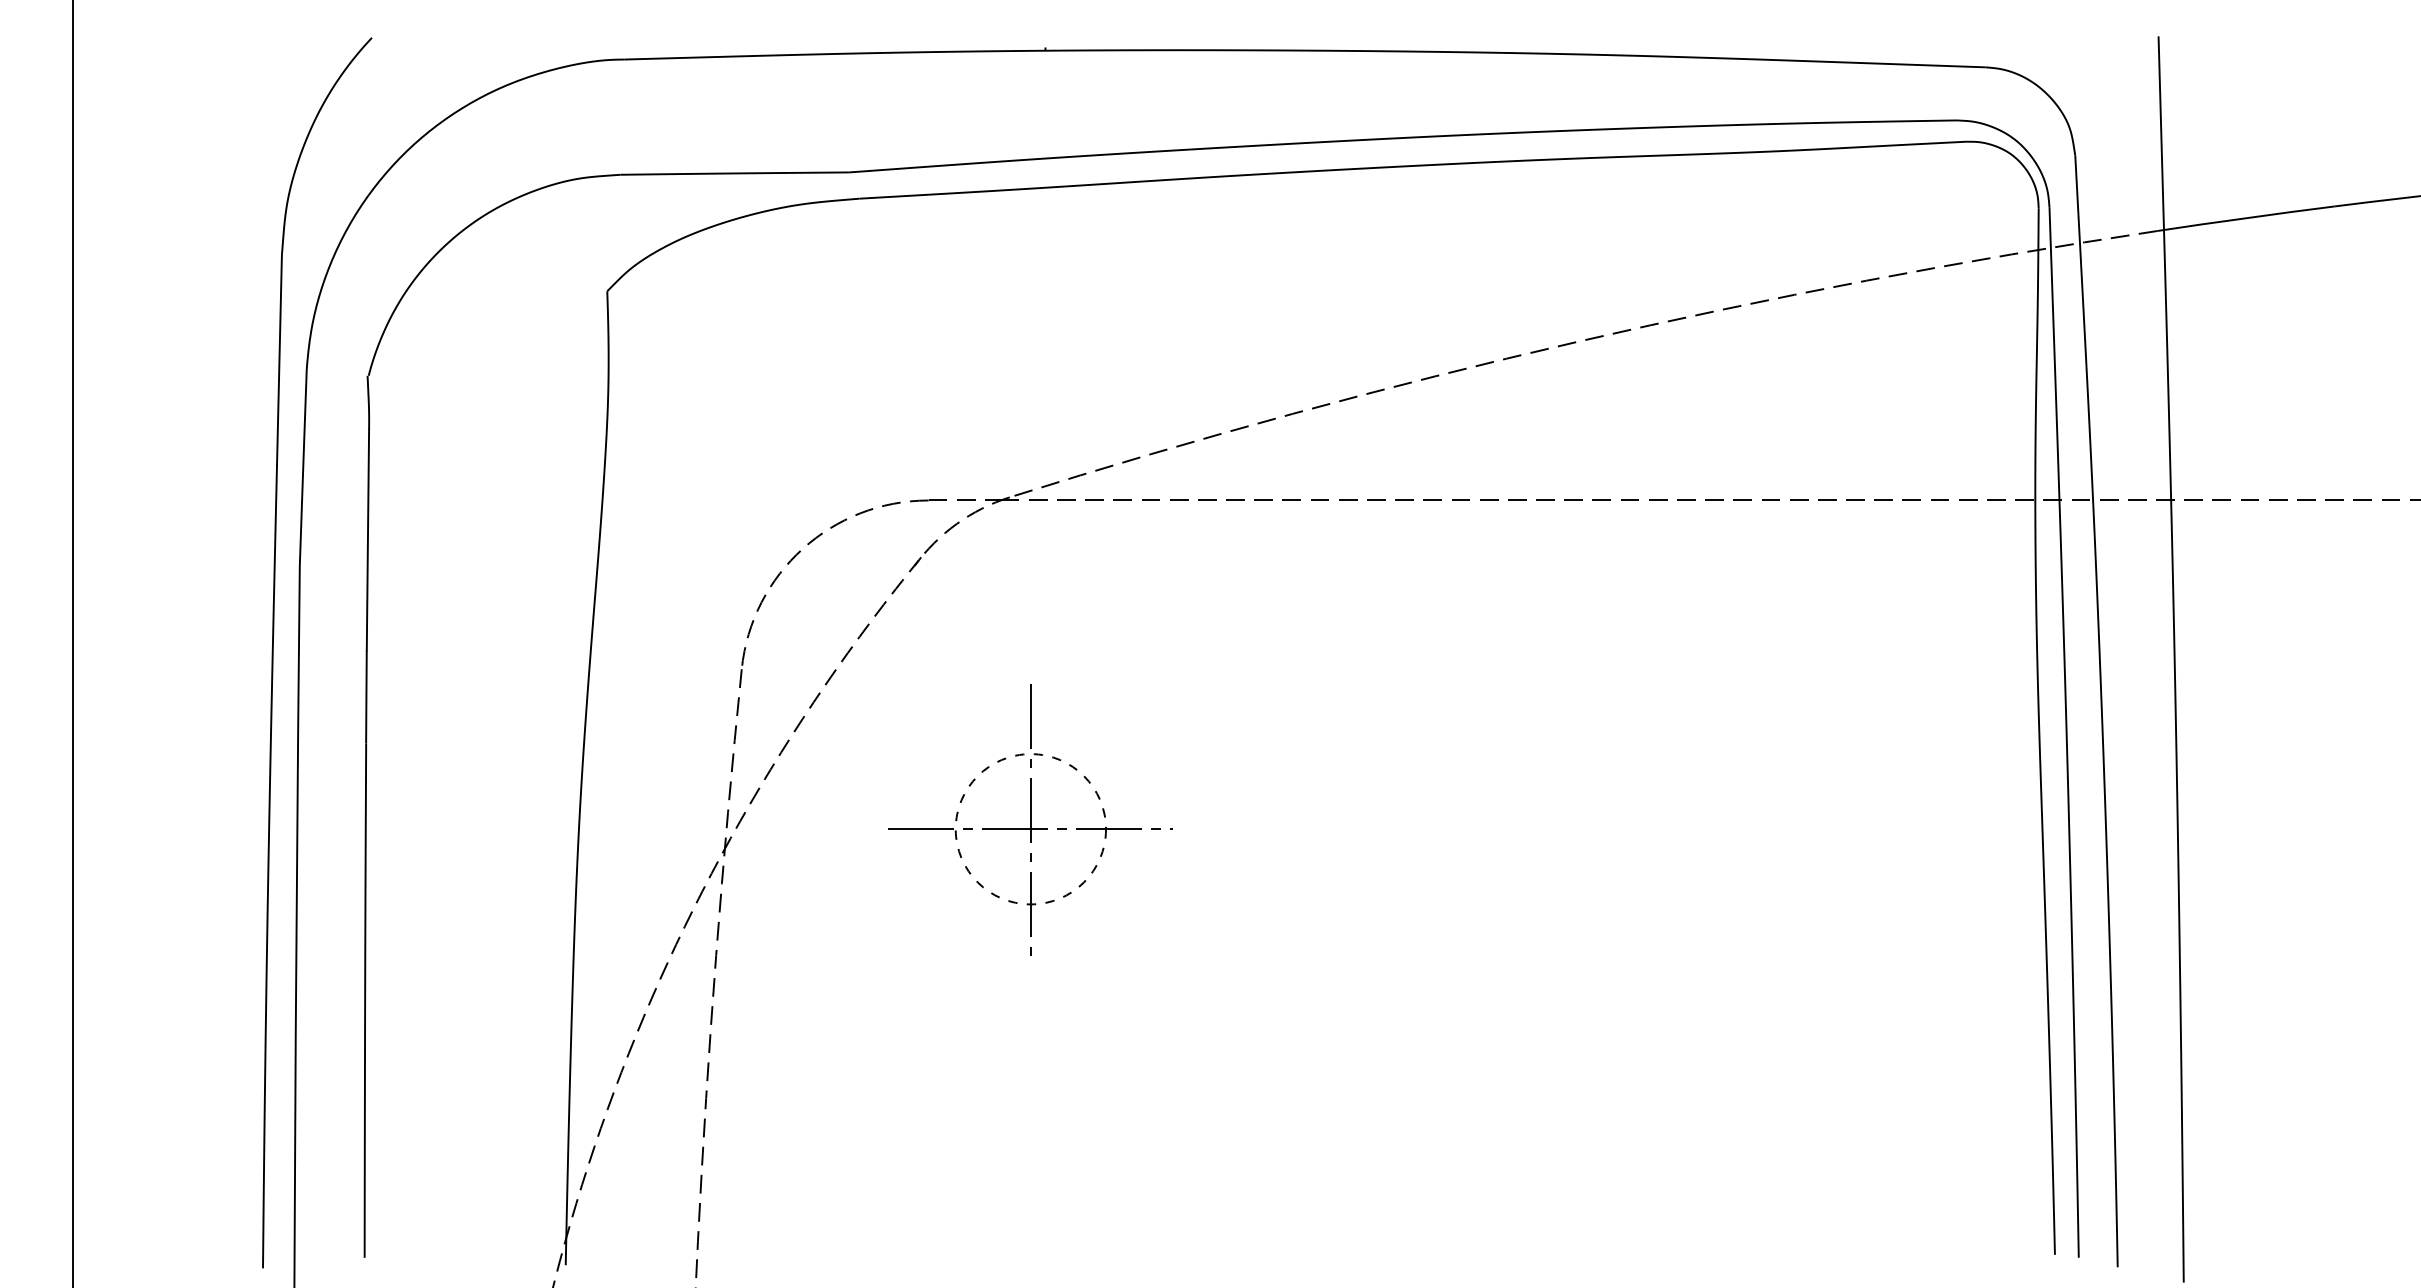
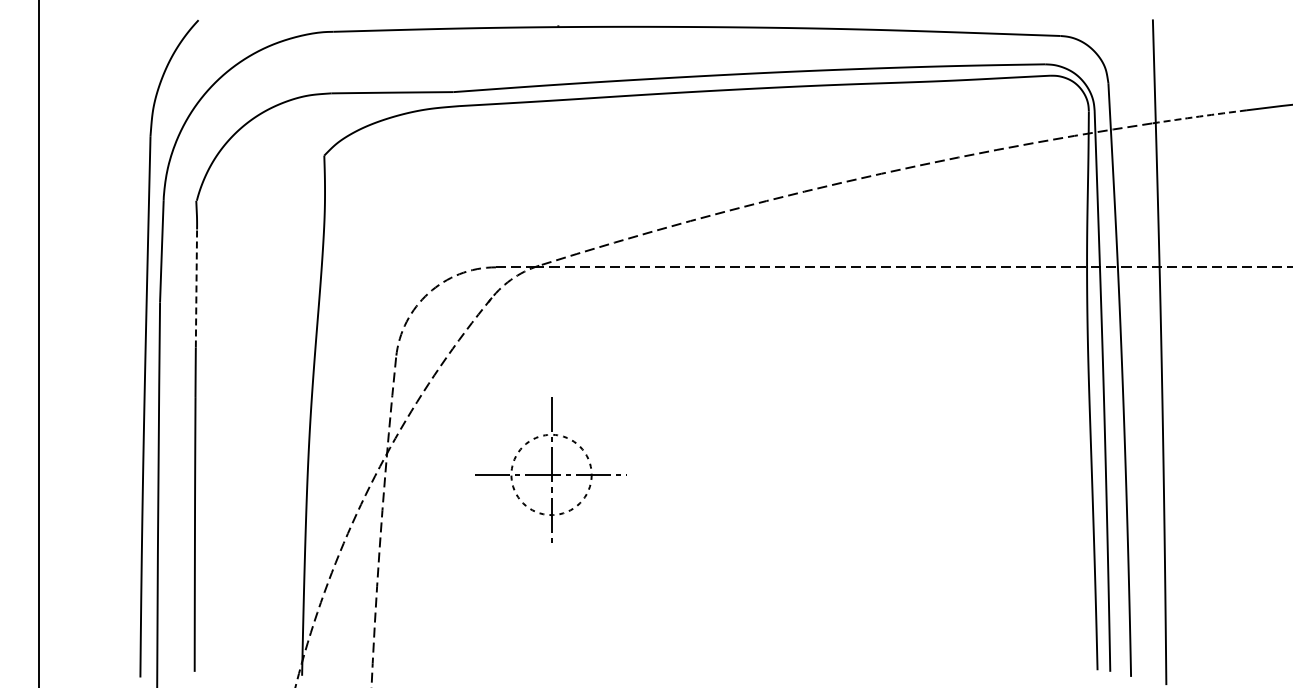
arc: (2245, 218) -> (1199, 116), solid -> dashed
line: (368, 540) -> (196, 288), solid -> dashed
part: (1028, 819) -> (550, 469), moved

